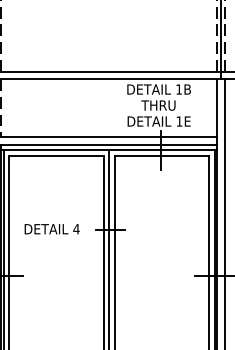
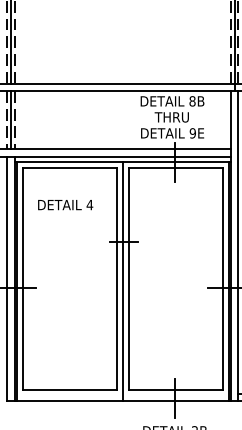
text: (179, 89) -> (192, 101), 1B -> 8B
text: (179, 121) -> (192, 133), 1E -> 9E
text: (52, 229) -> (65, 205), moved

